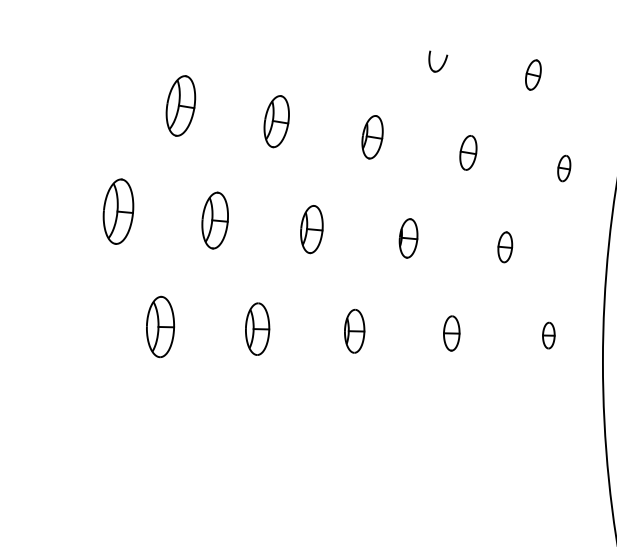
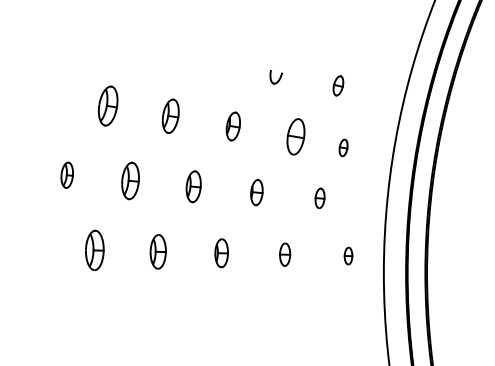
part: (467, 152) -> (295, 136), size x1.6
part: (564, 167) -> (343, 147), moved
part: (117, 212) -> (66, 175), size x0.6

